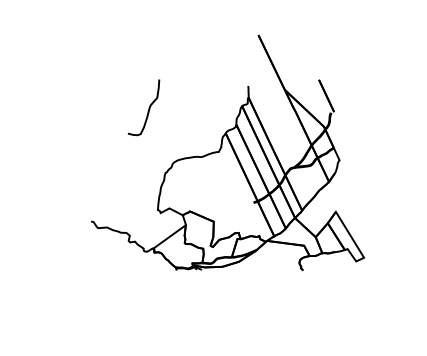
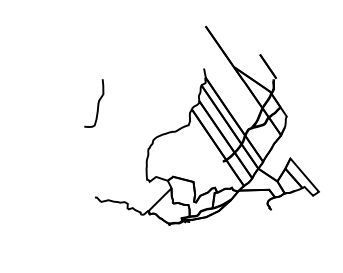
curve: (148, 107) -> (97, 103), moved

